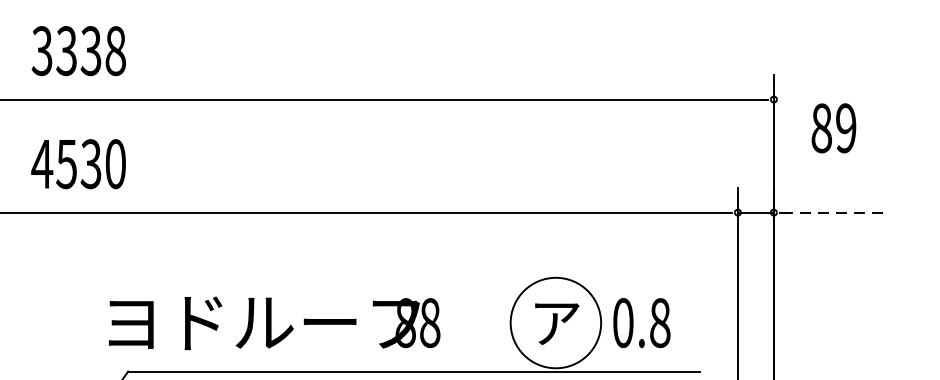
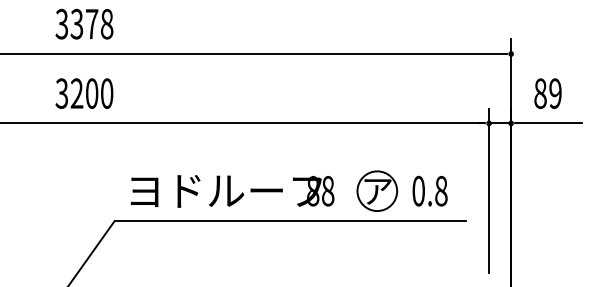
text: (90, 49) -> (91, 23), 3338 -> 3378
text: (833, 128) -> (547, 93), moved
text: (65, 163) -> (76, 93), 4530 -> 3200
line: (836, 212) -> (549, 123), dashed -> solid
text: (274, 323) -> (232, 191), moved
circle: (556, 323) -> (377, 191), size x0.71

